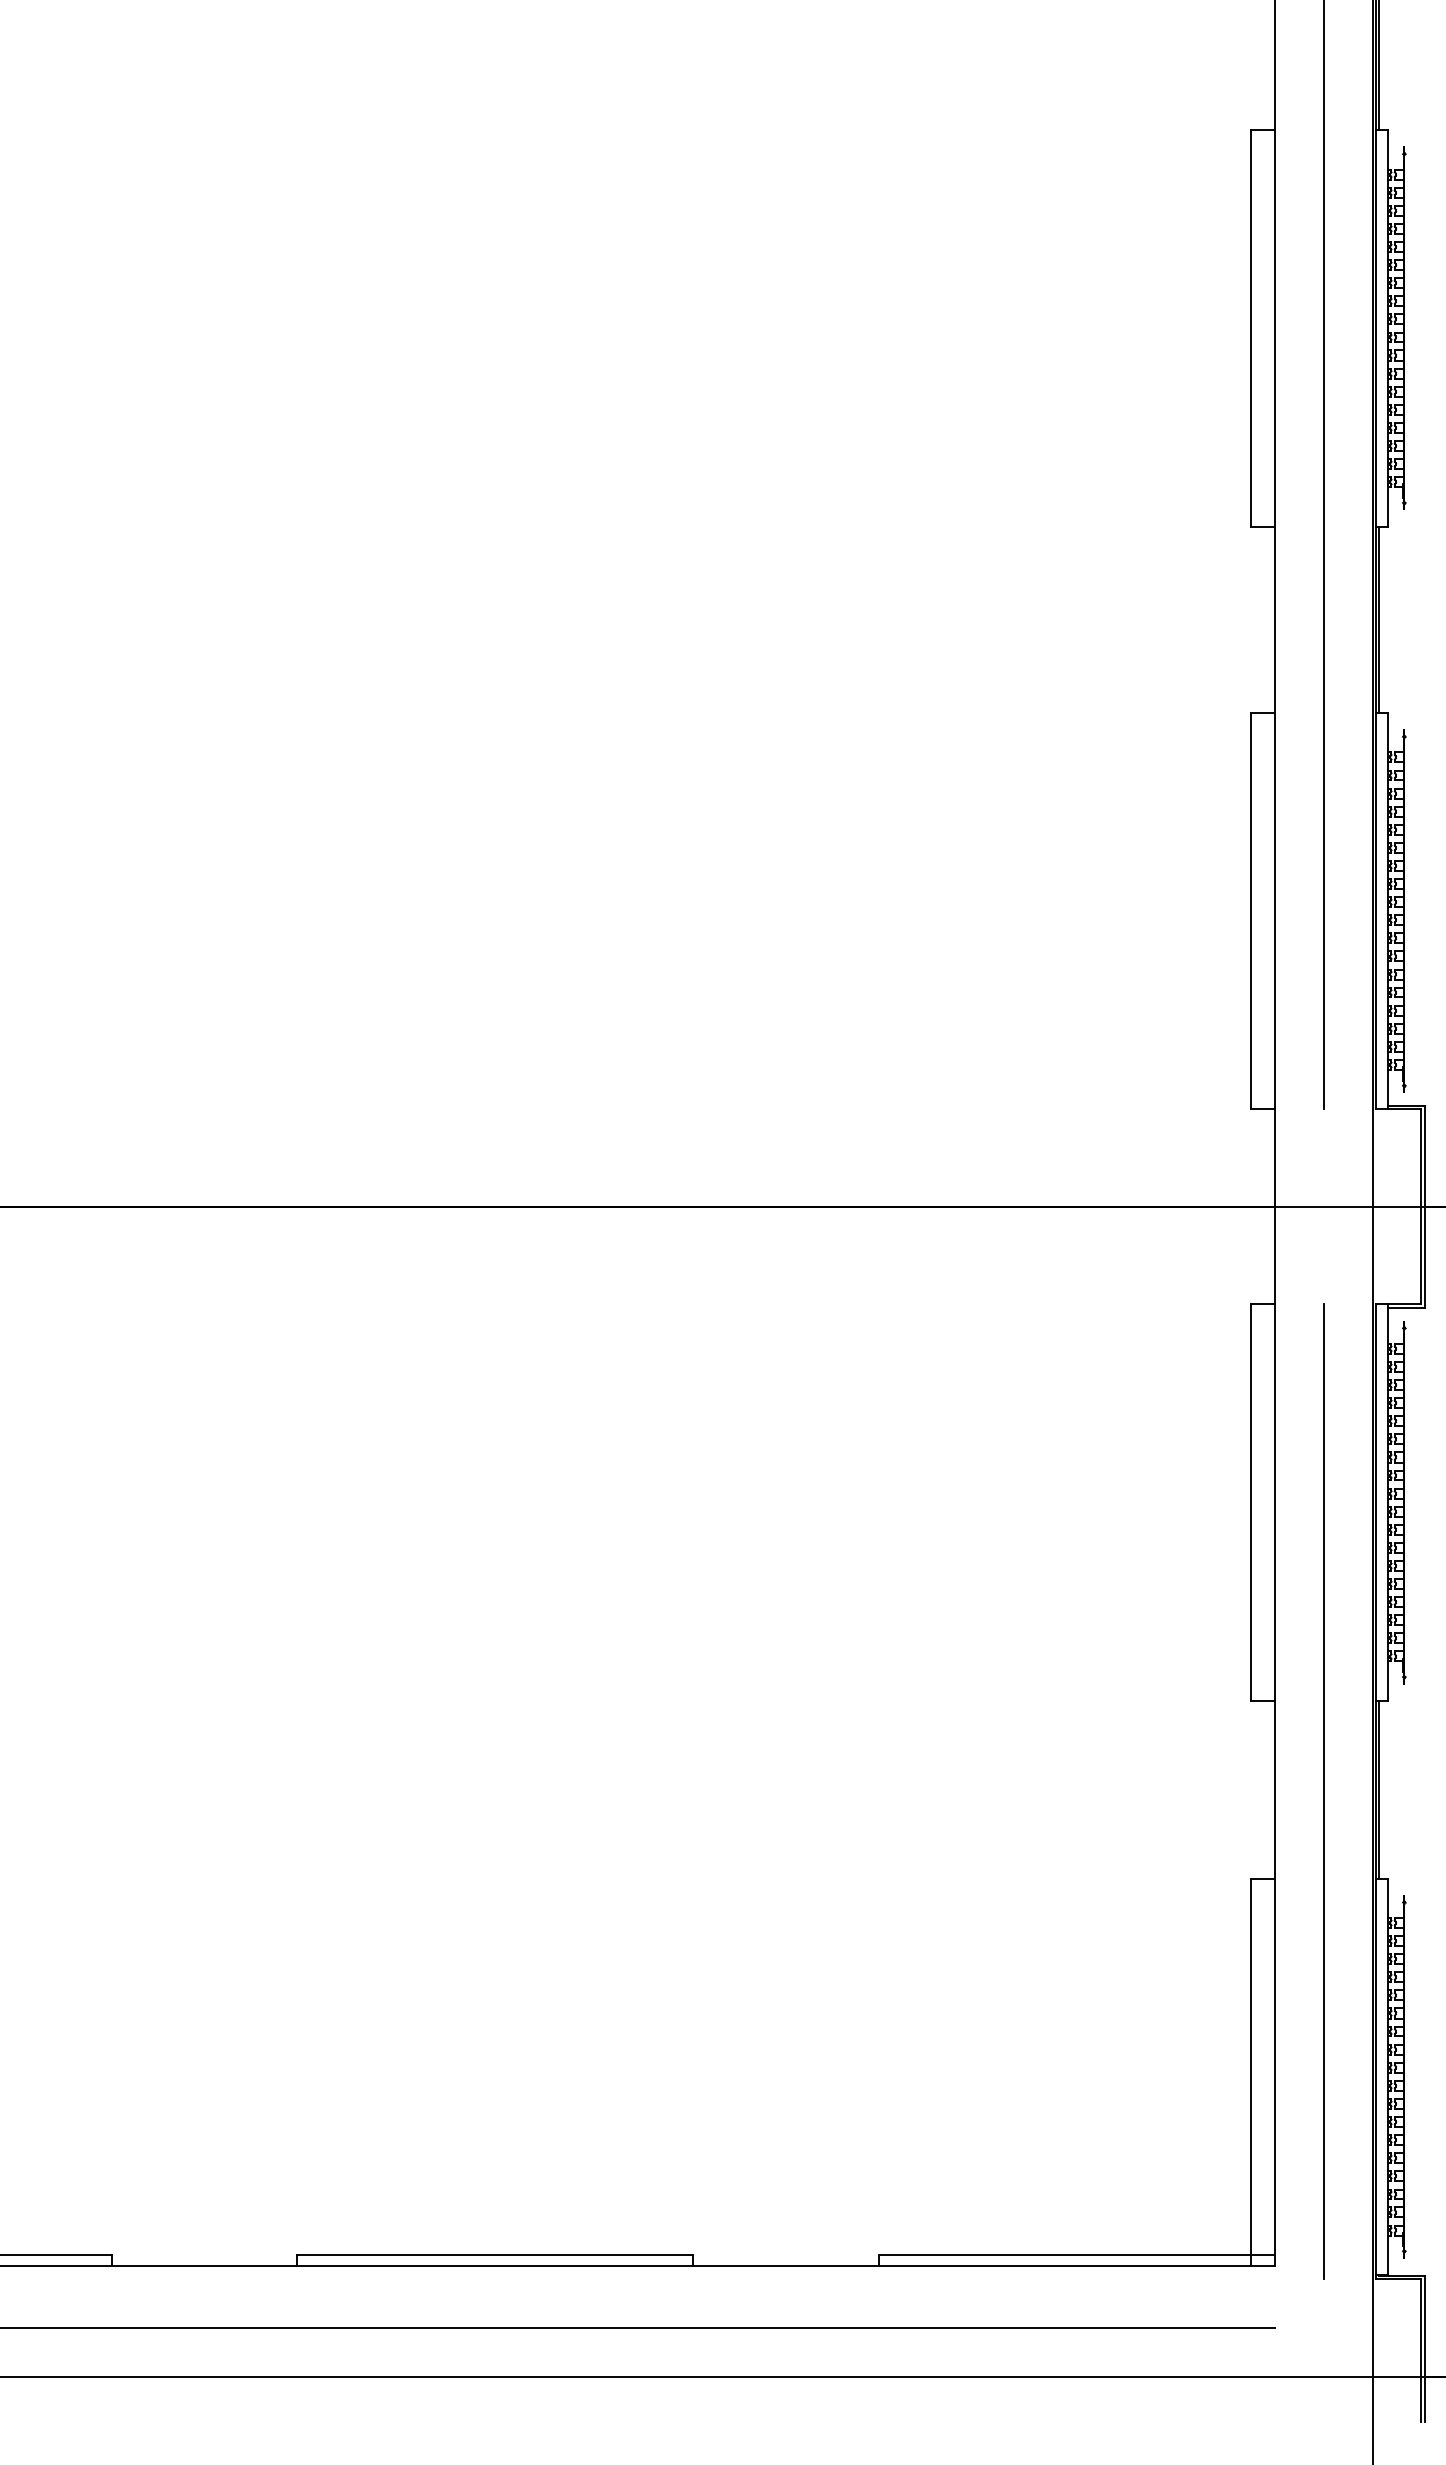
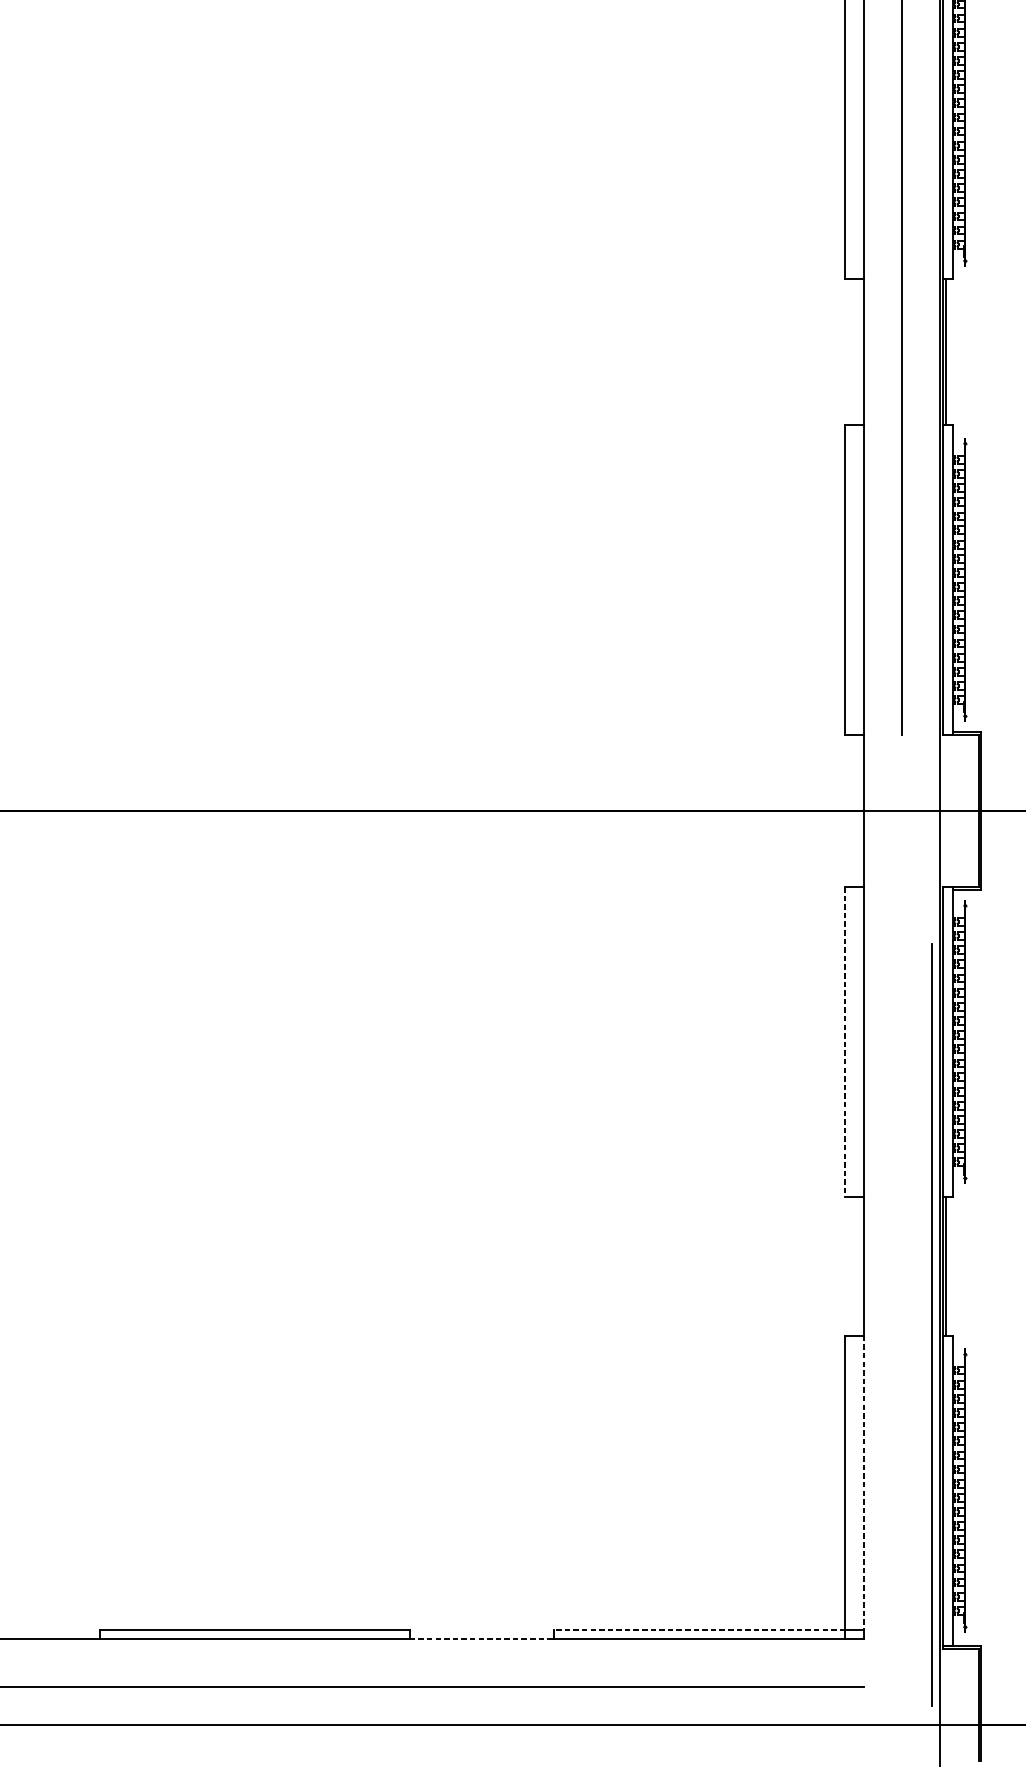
line: (1250, 1503) -> (845, 1042), solid -> dashed
line: (1323, 1791) -> (931, 1324), moved
line: (1275, 2067) -> (864, 1483), solid -> dashed
line: (1064, 2254) -> (699, 1629), solid -> dashed
line: (785, 2266) -> (481, 1638), solid -> dashed

